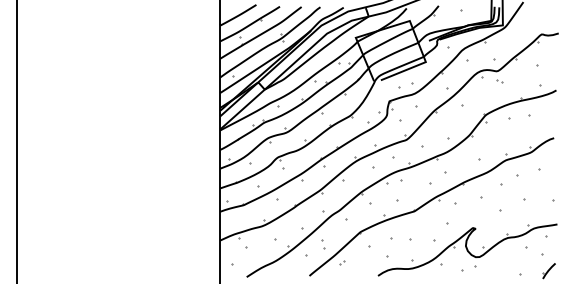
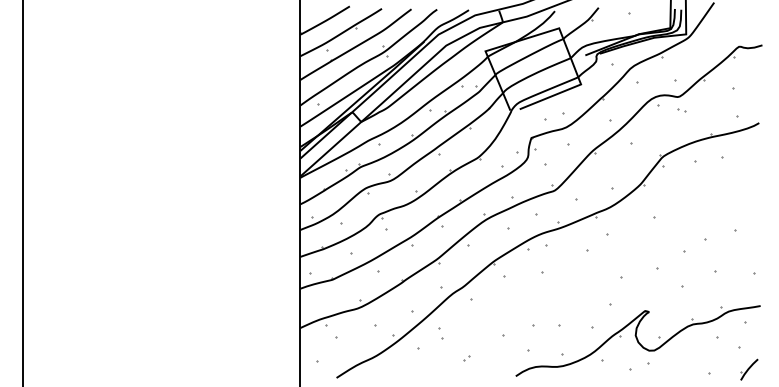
part: (429, 202) -> (586, 275), removed

